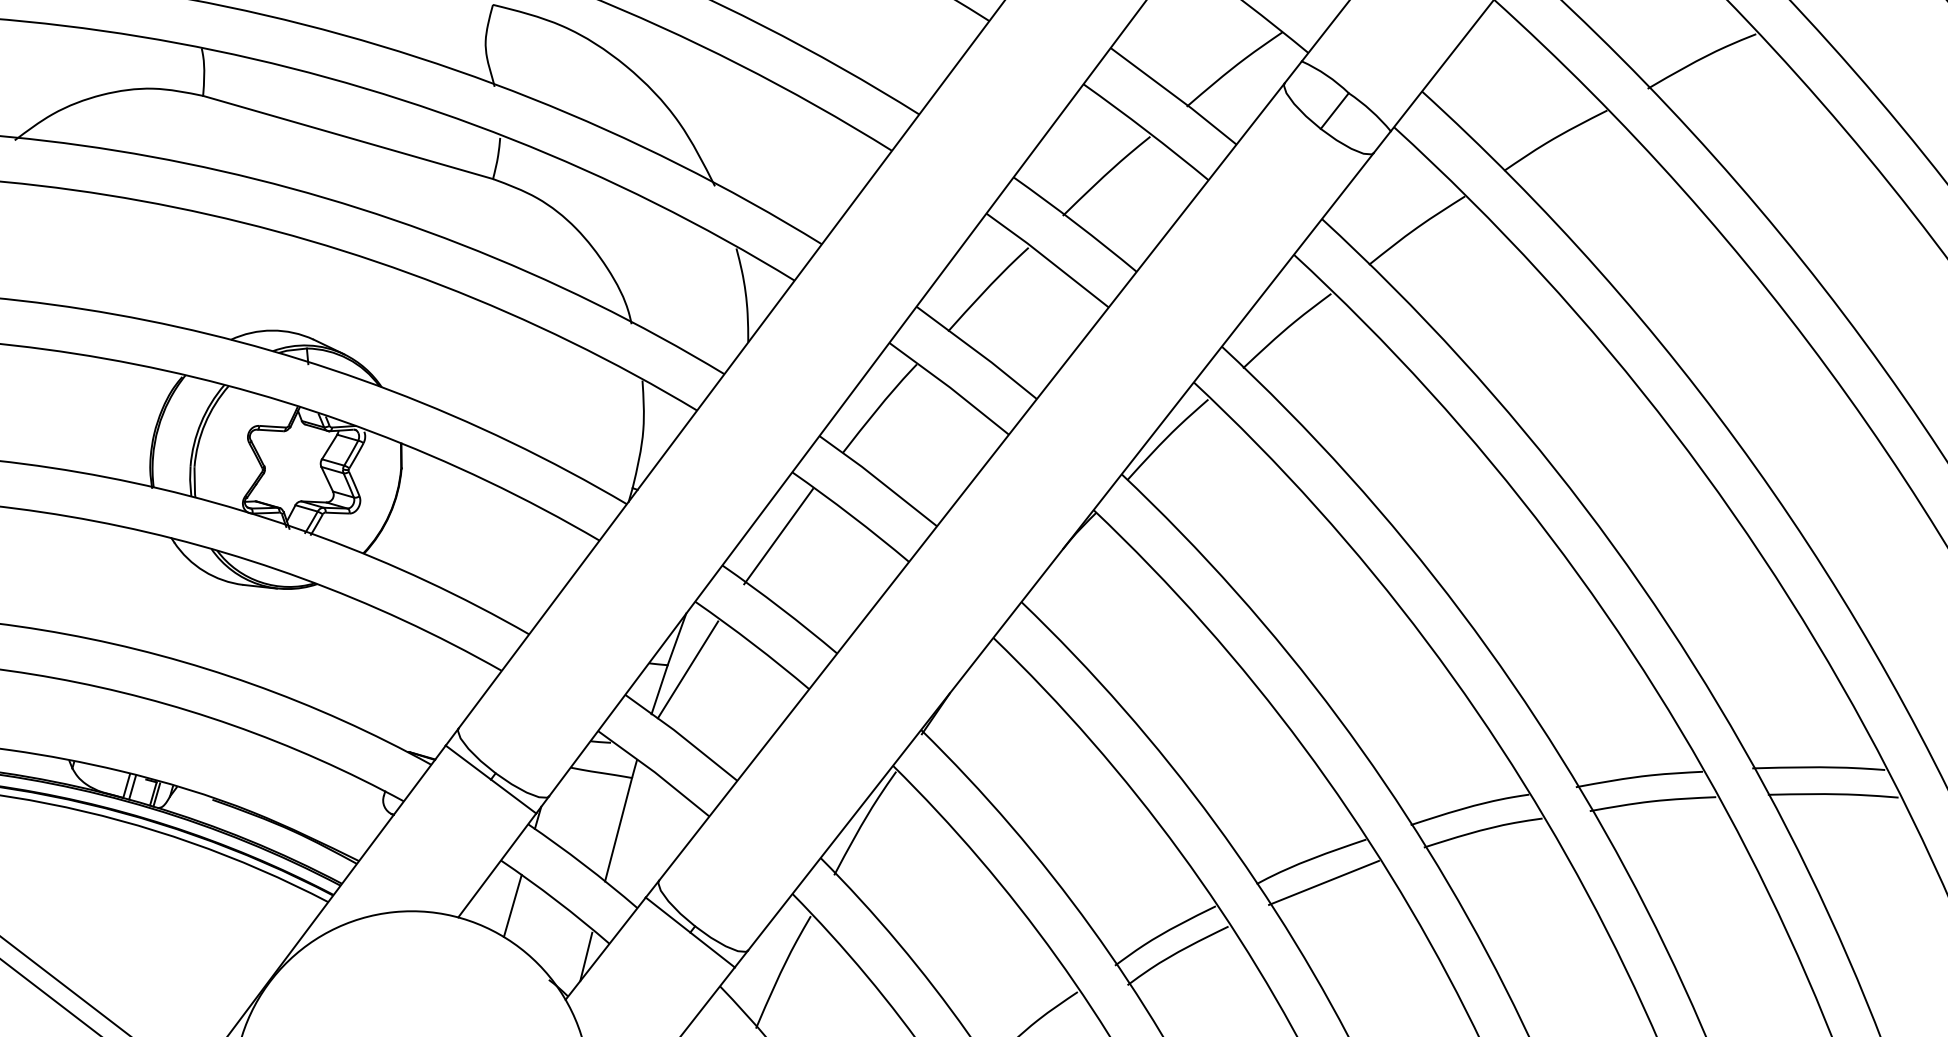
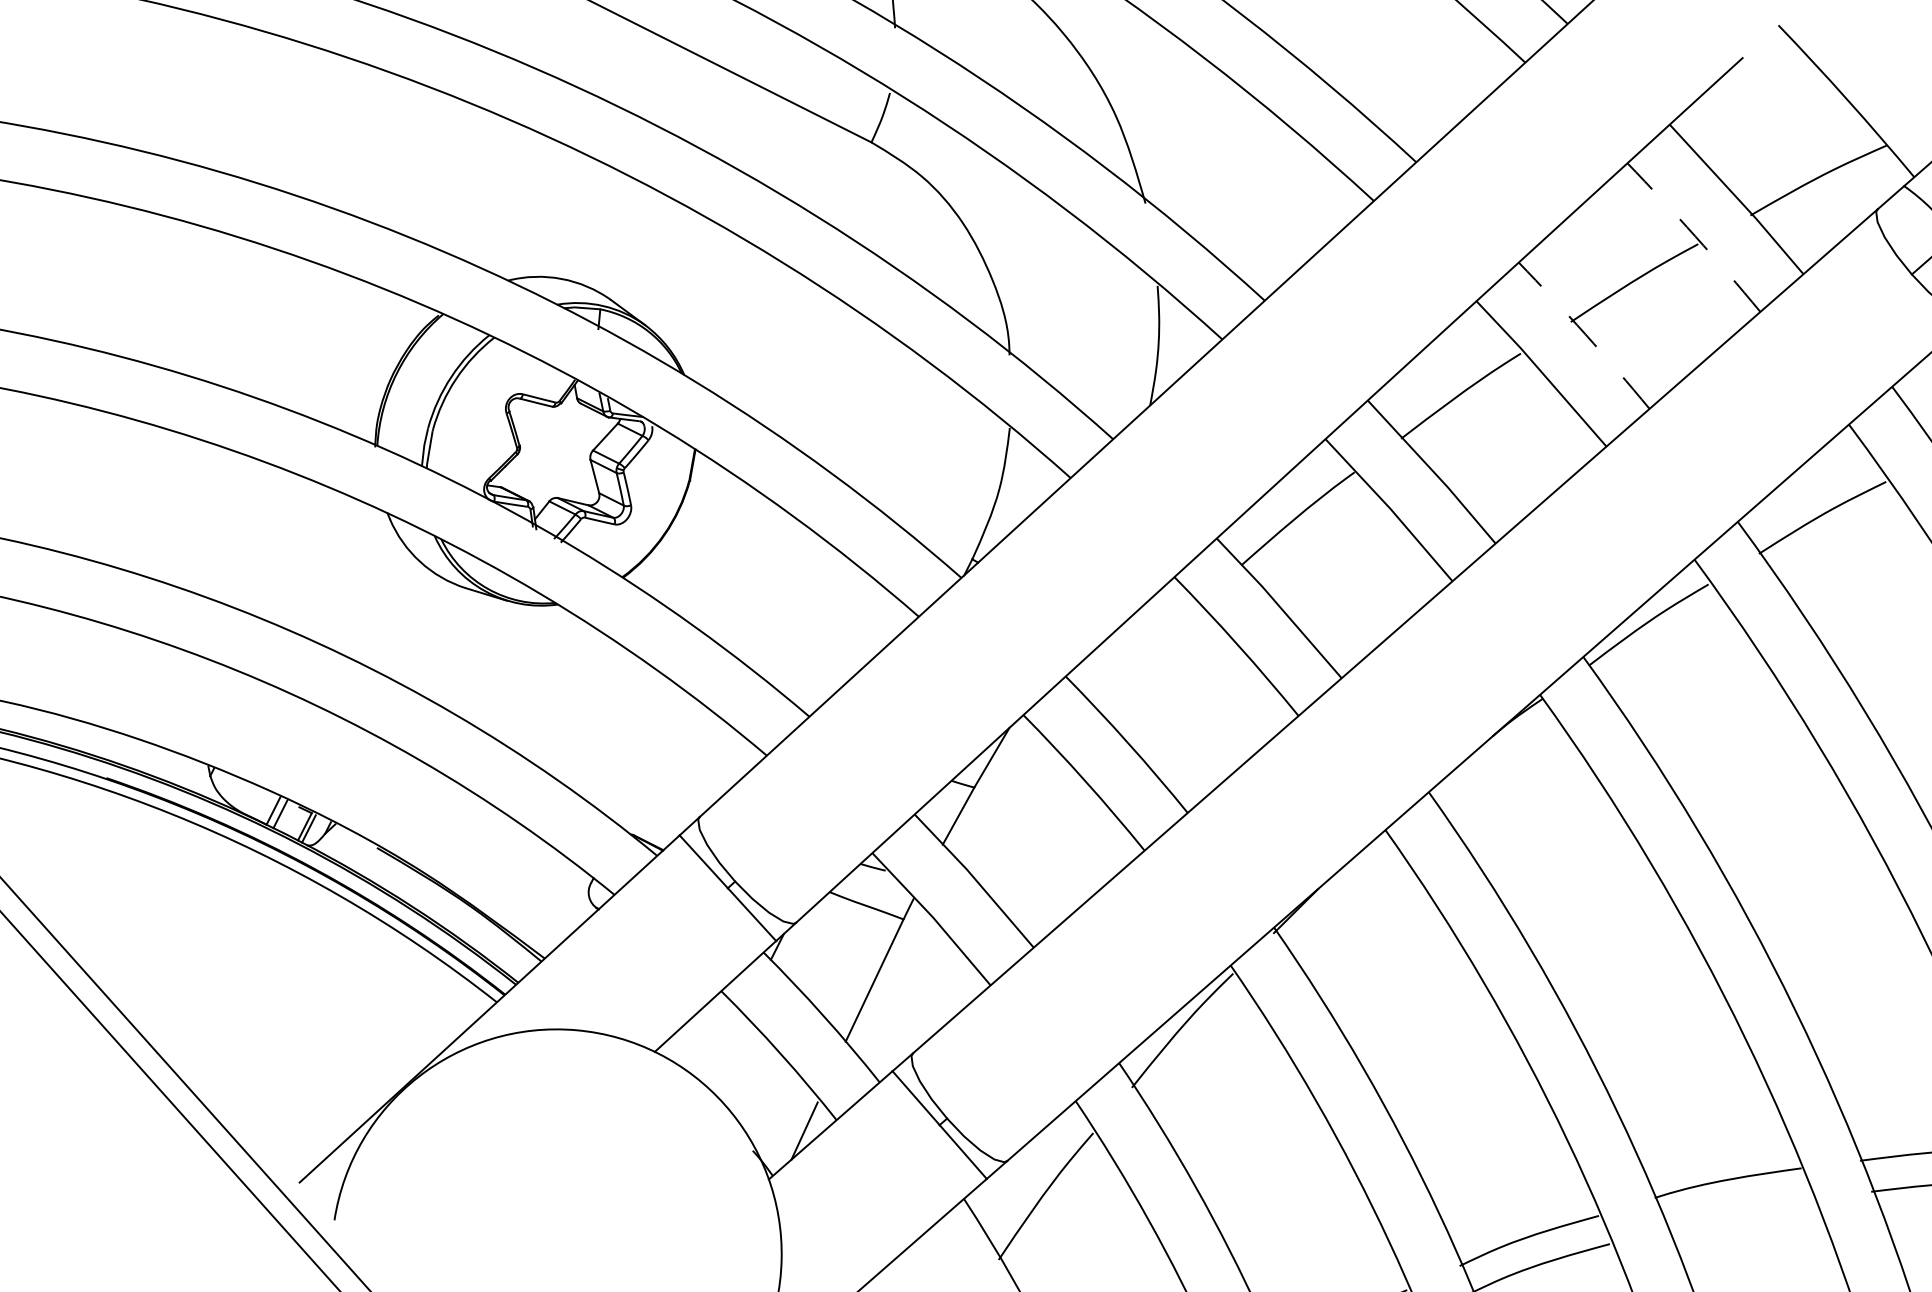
arc: (1146, 131) -> (1694, 236), solid -> dashed
arc: (1076, 223) -> (1586, 334), solid -> dashed
line: (778, 536) -> (1142, 653), removed
line: (687, 669) -> (997, 797), removed
line: (1323, 882) -> (1738, 1211), removed
line: (512, 905) -> (725, 1049), removed

